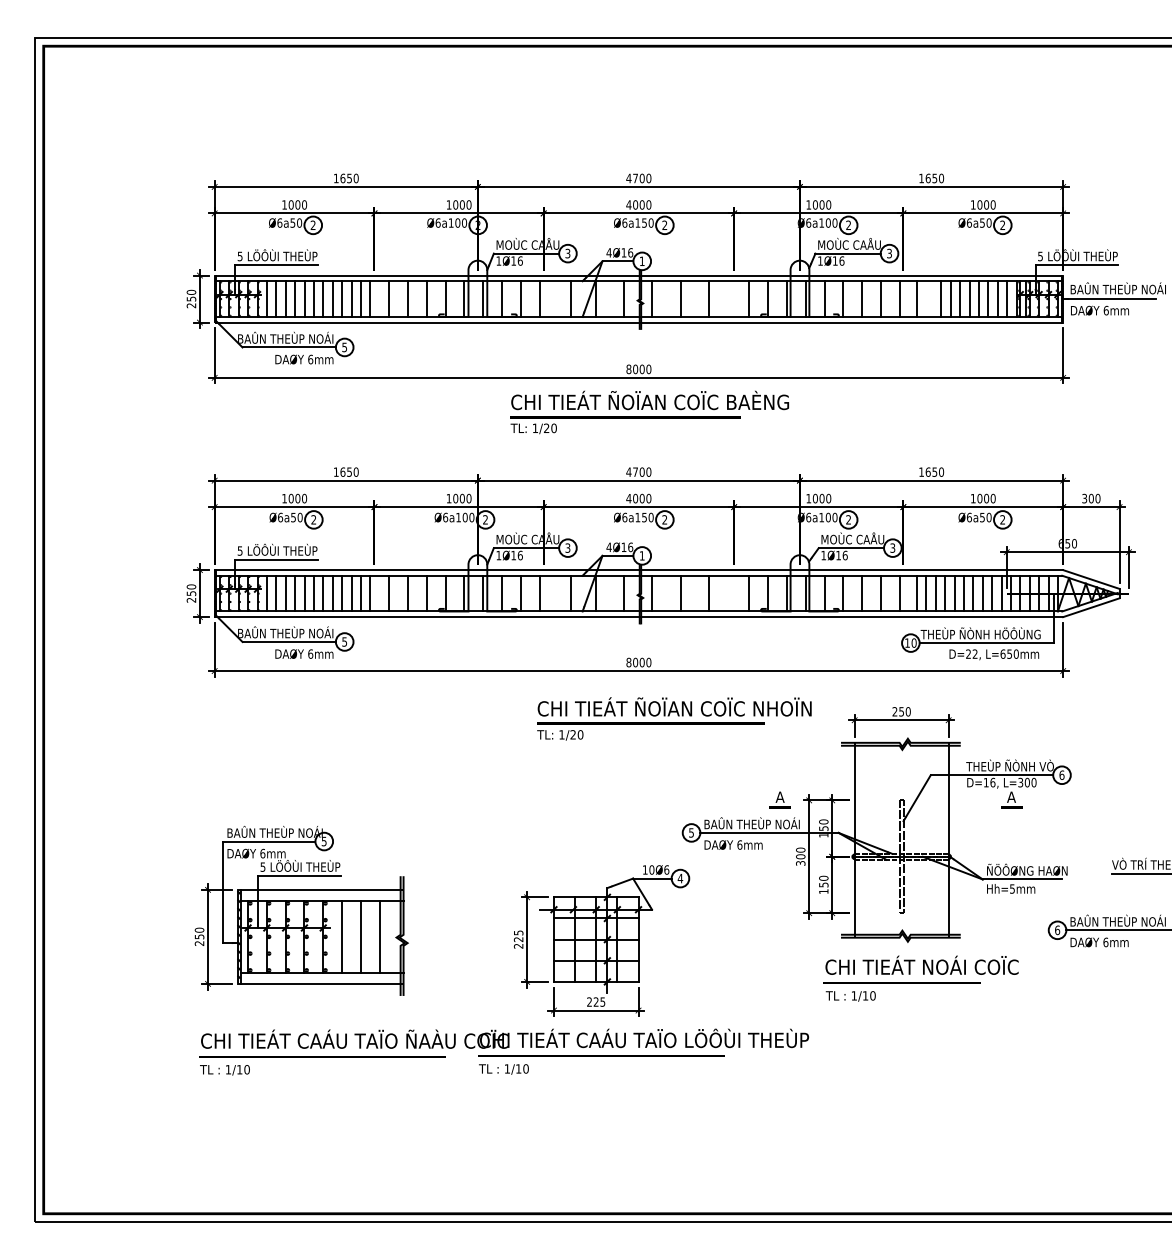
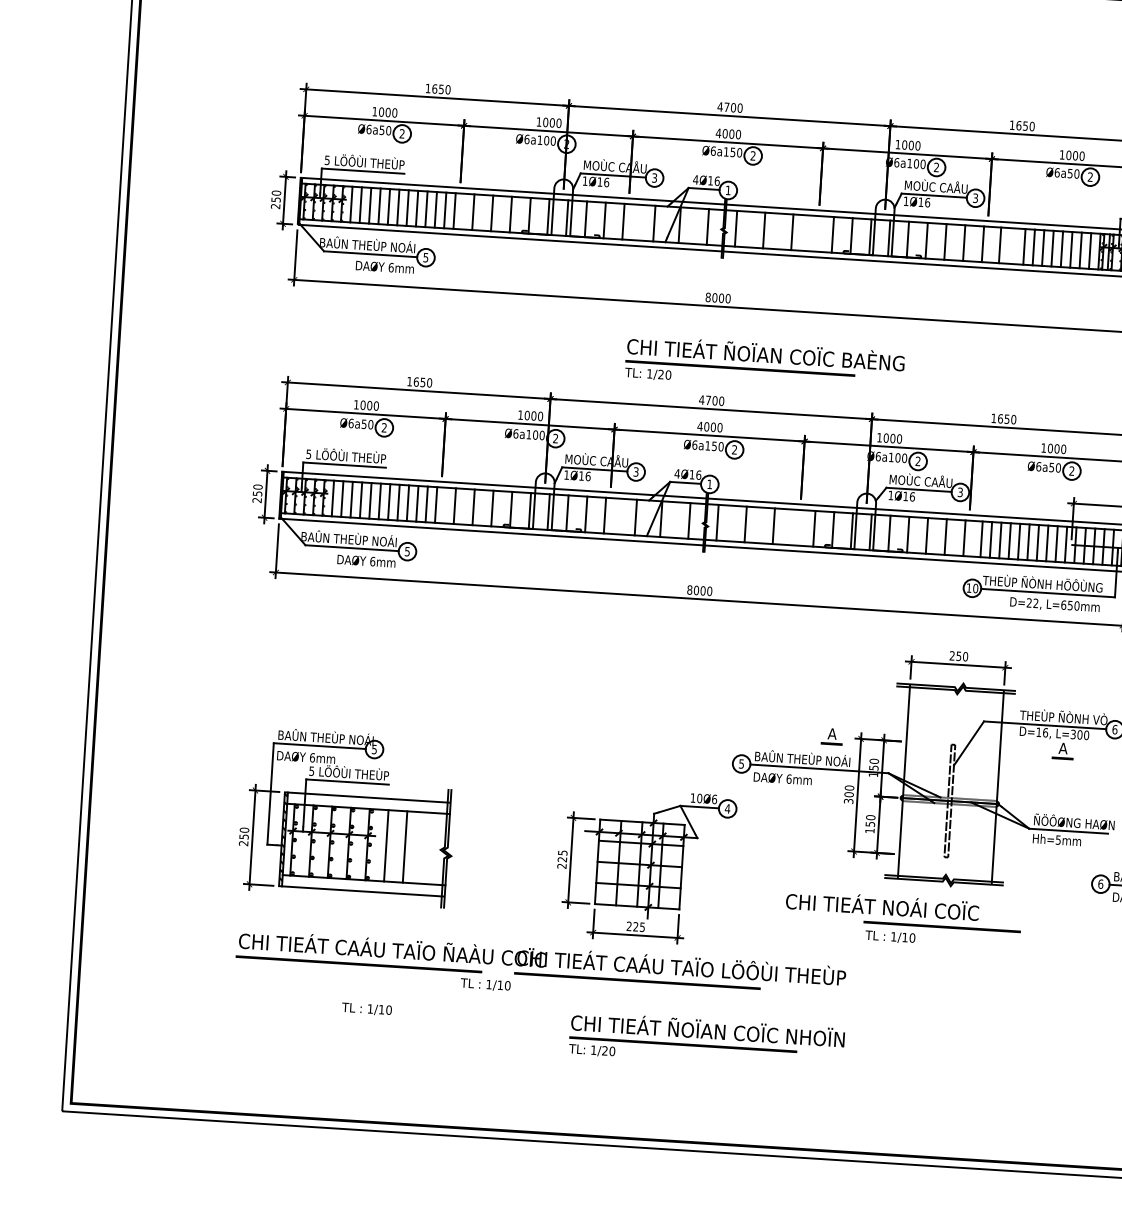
text: (649, 412) -> (764, 365), moved
text: (674, 718) -> (707, 1040), moved
line: (379, 936) -> (423, 847), removed
text: (921, 964) -> (882, 904), moved
text: (503, 1069) -> (485, 984), moved
text: (224, 1070) -> (366, 1009), moved

